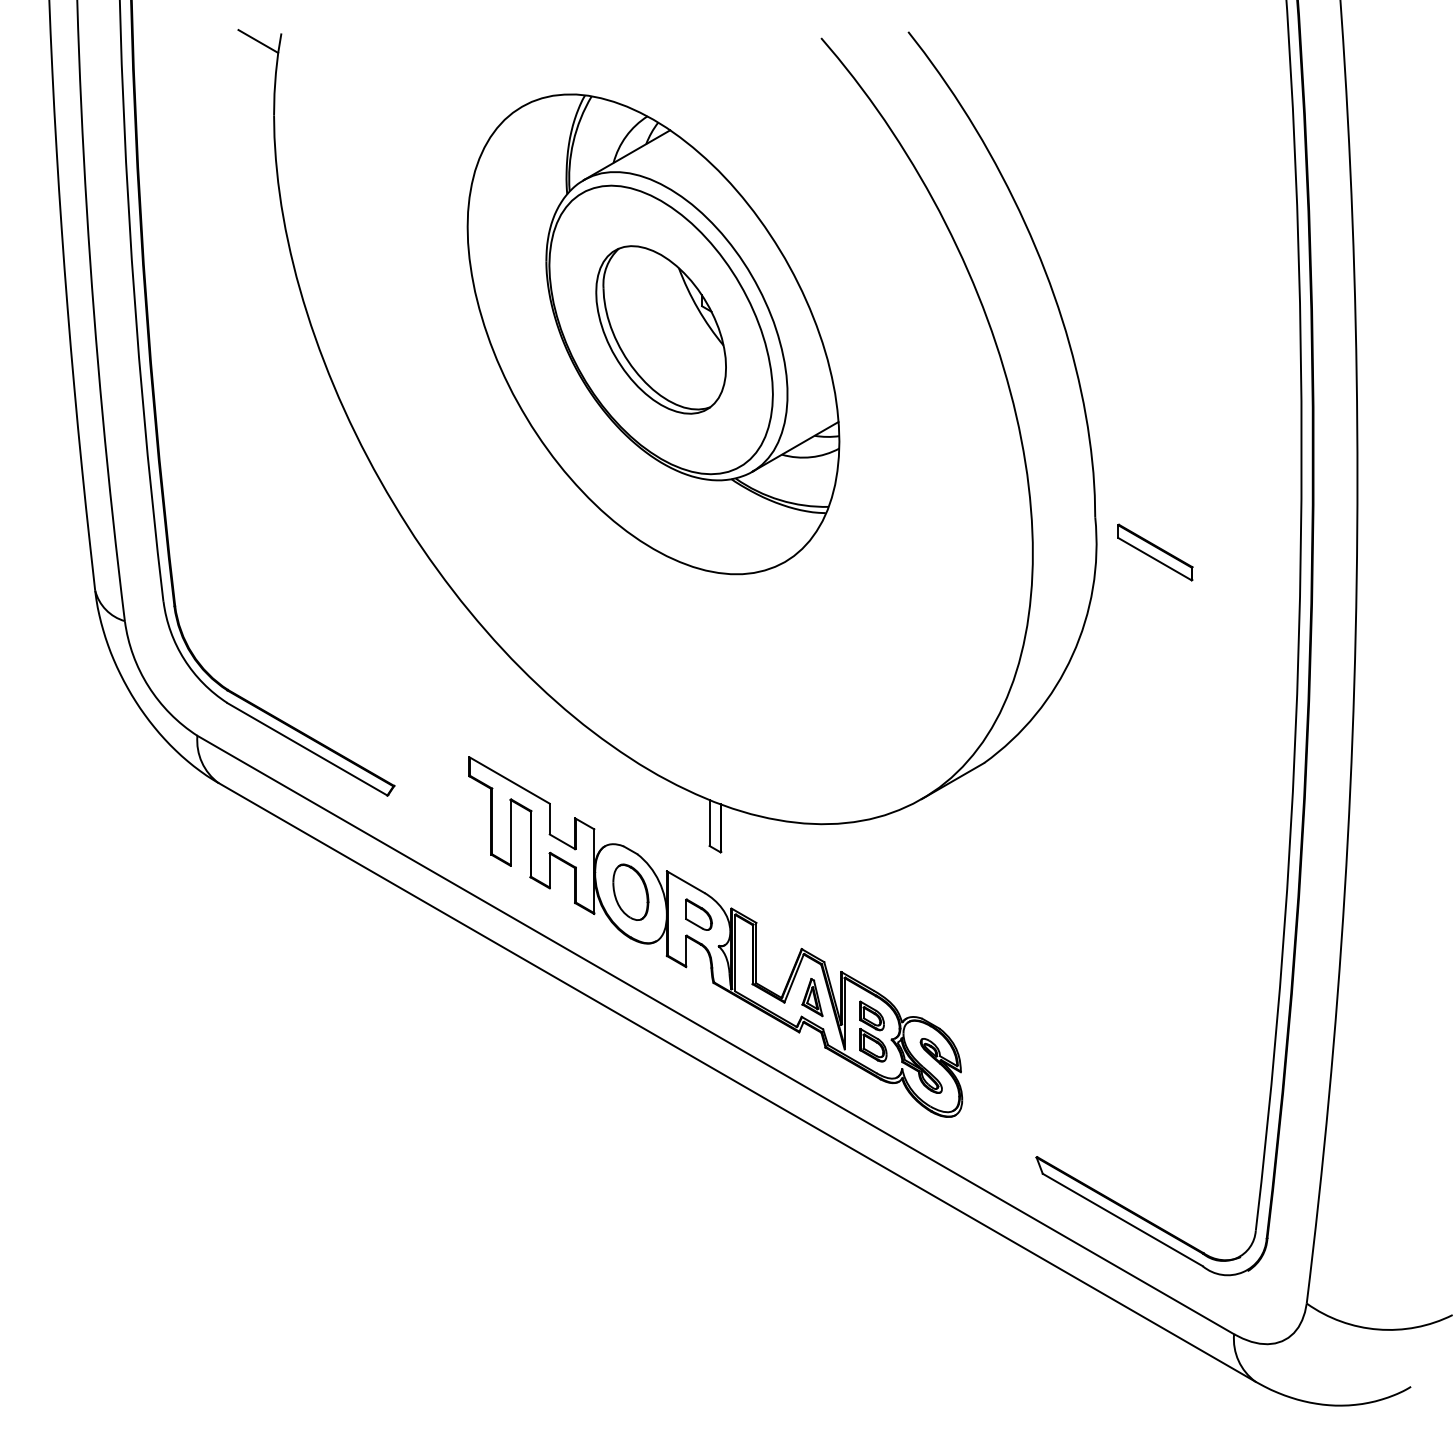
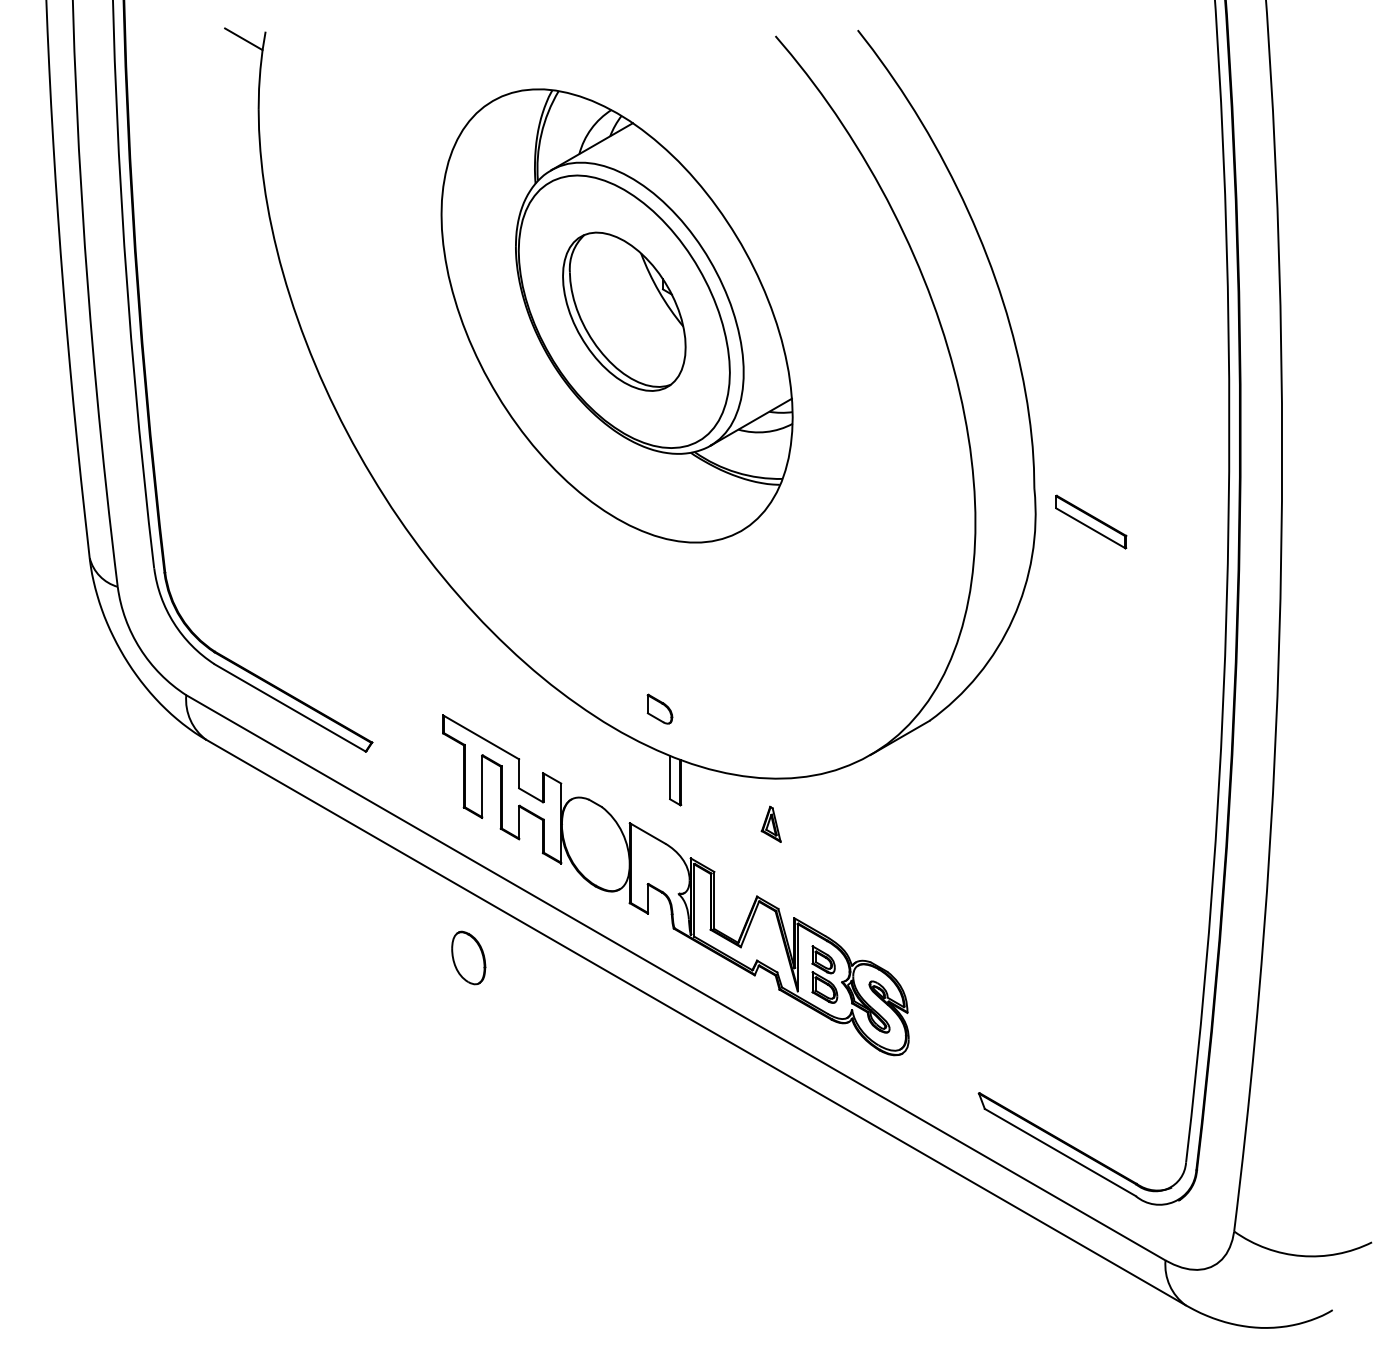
part: (630, 891) -> (468, 957), moved
part: (698, 913) -> (659, 708), moved
part: (811, 996) -> (770, 823), moved

